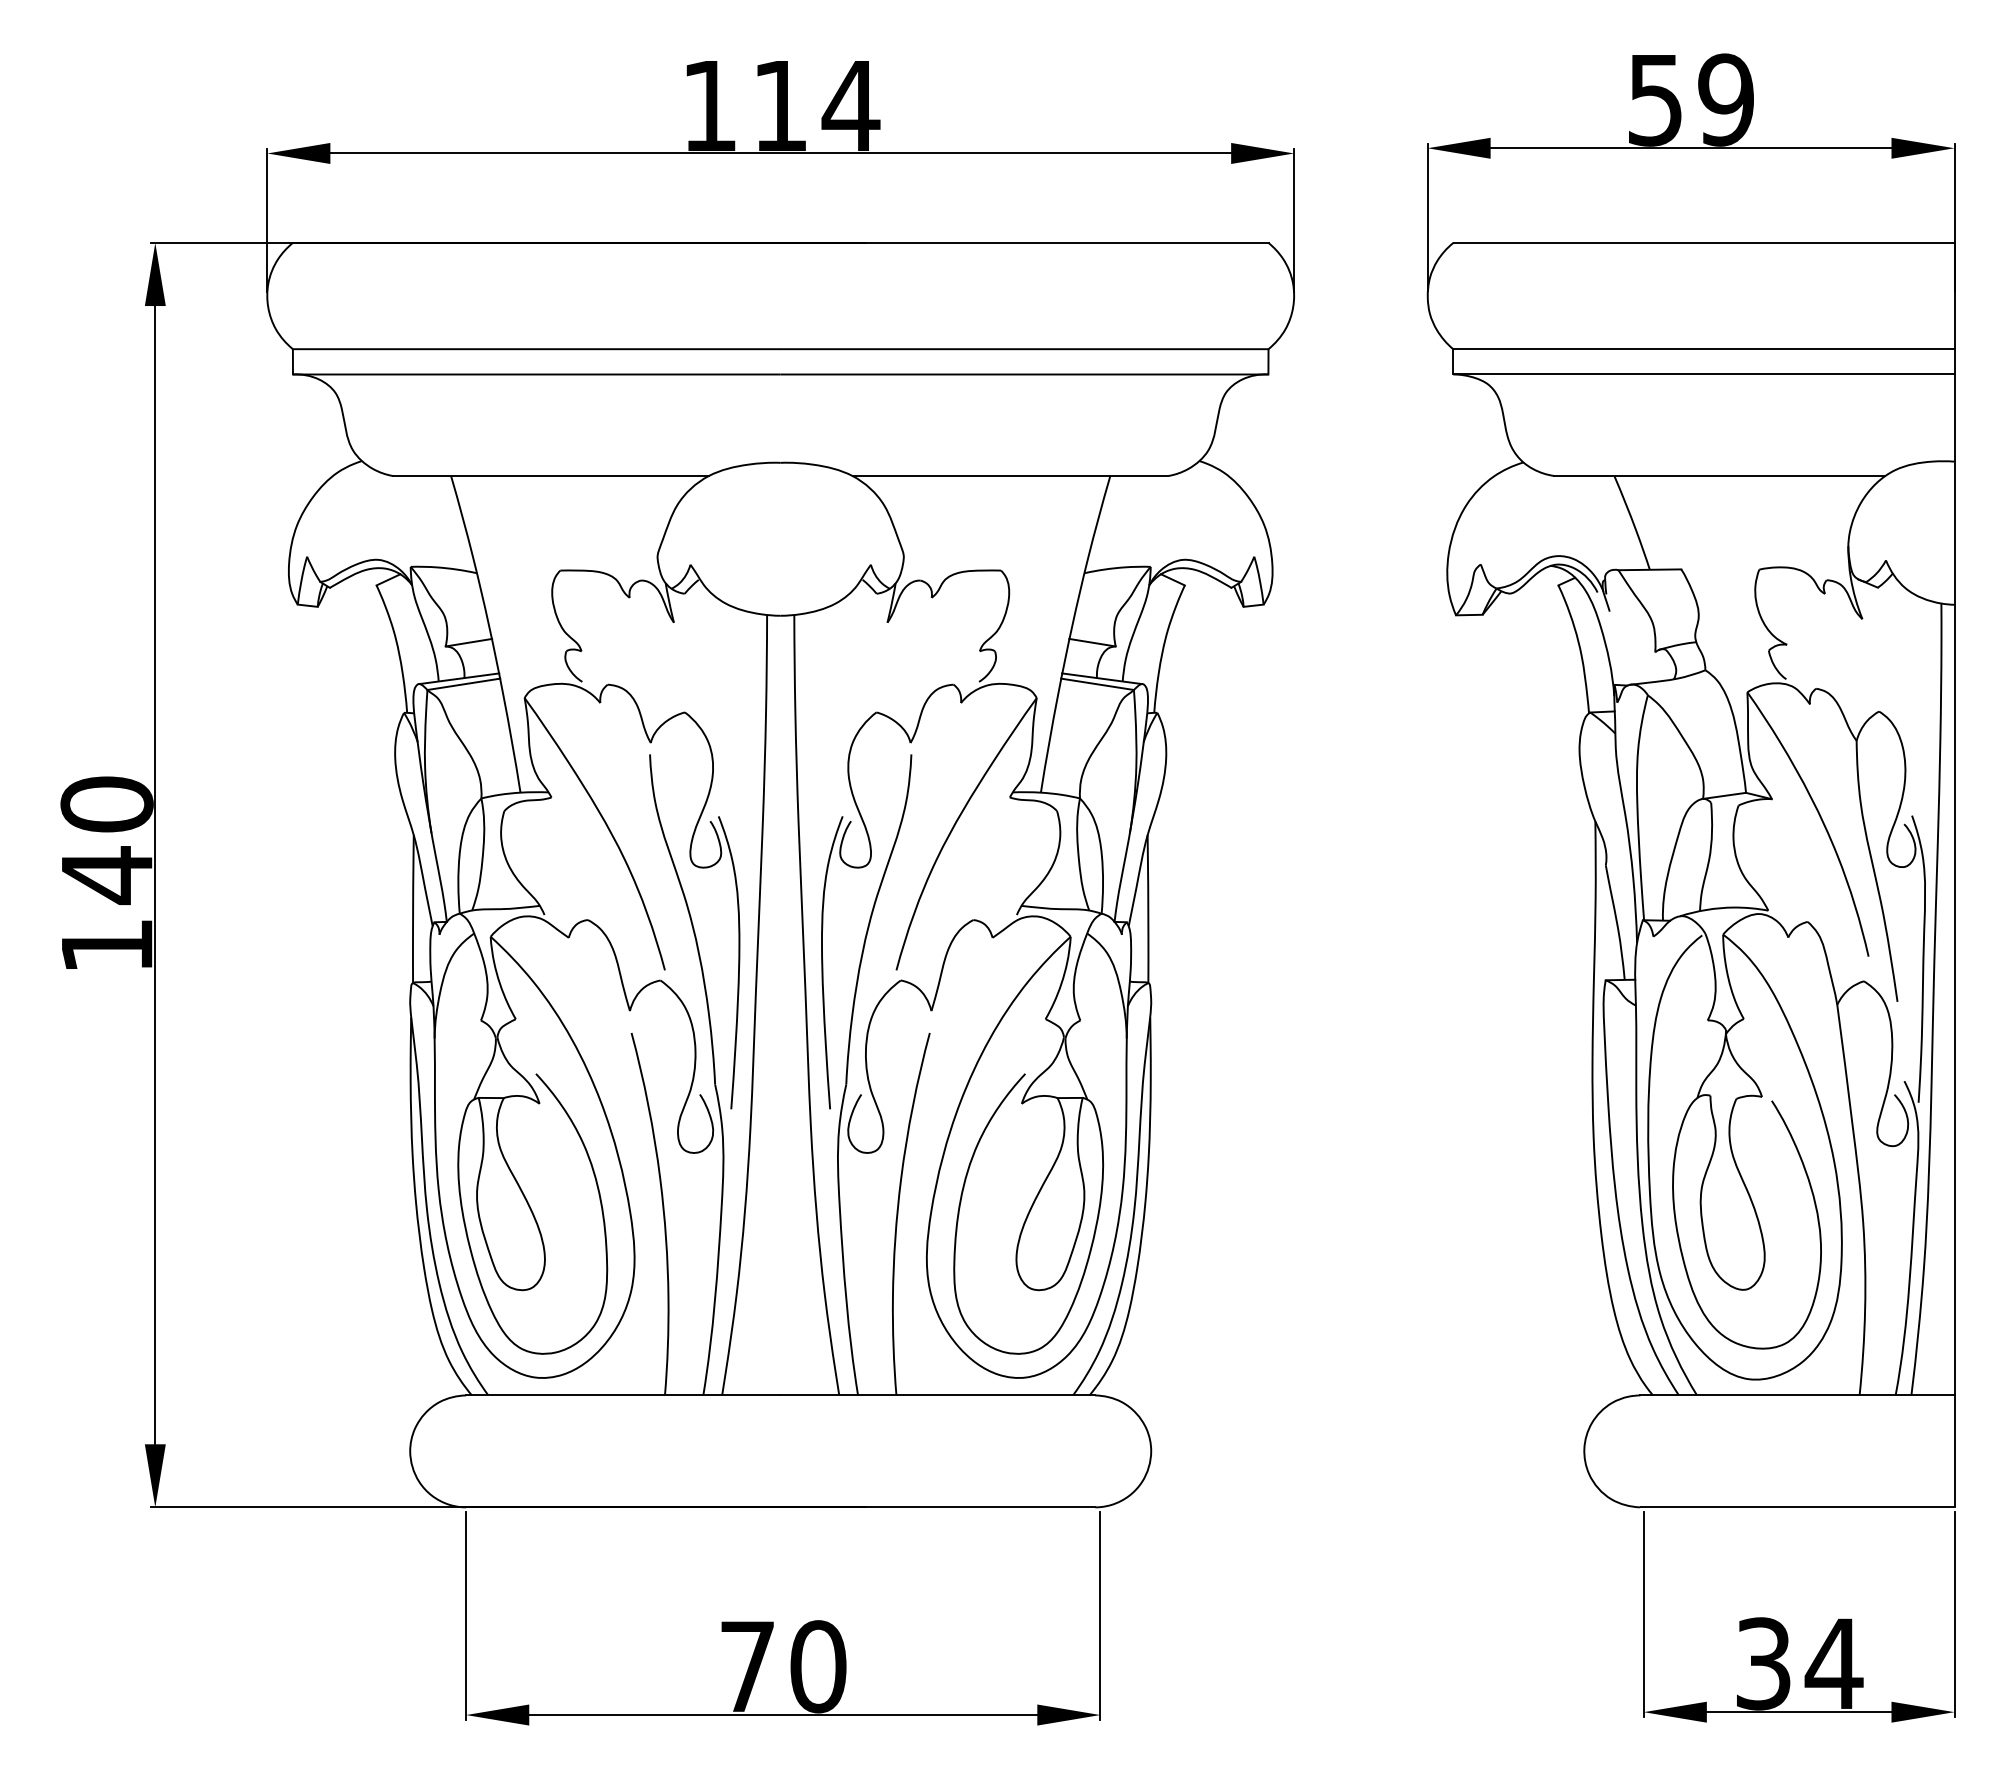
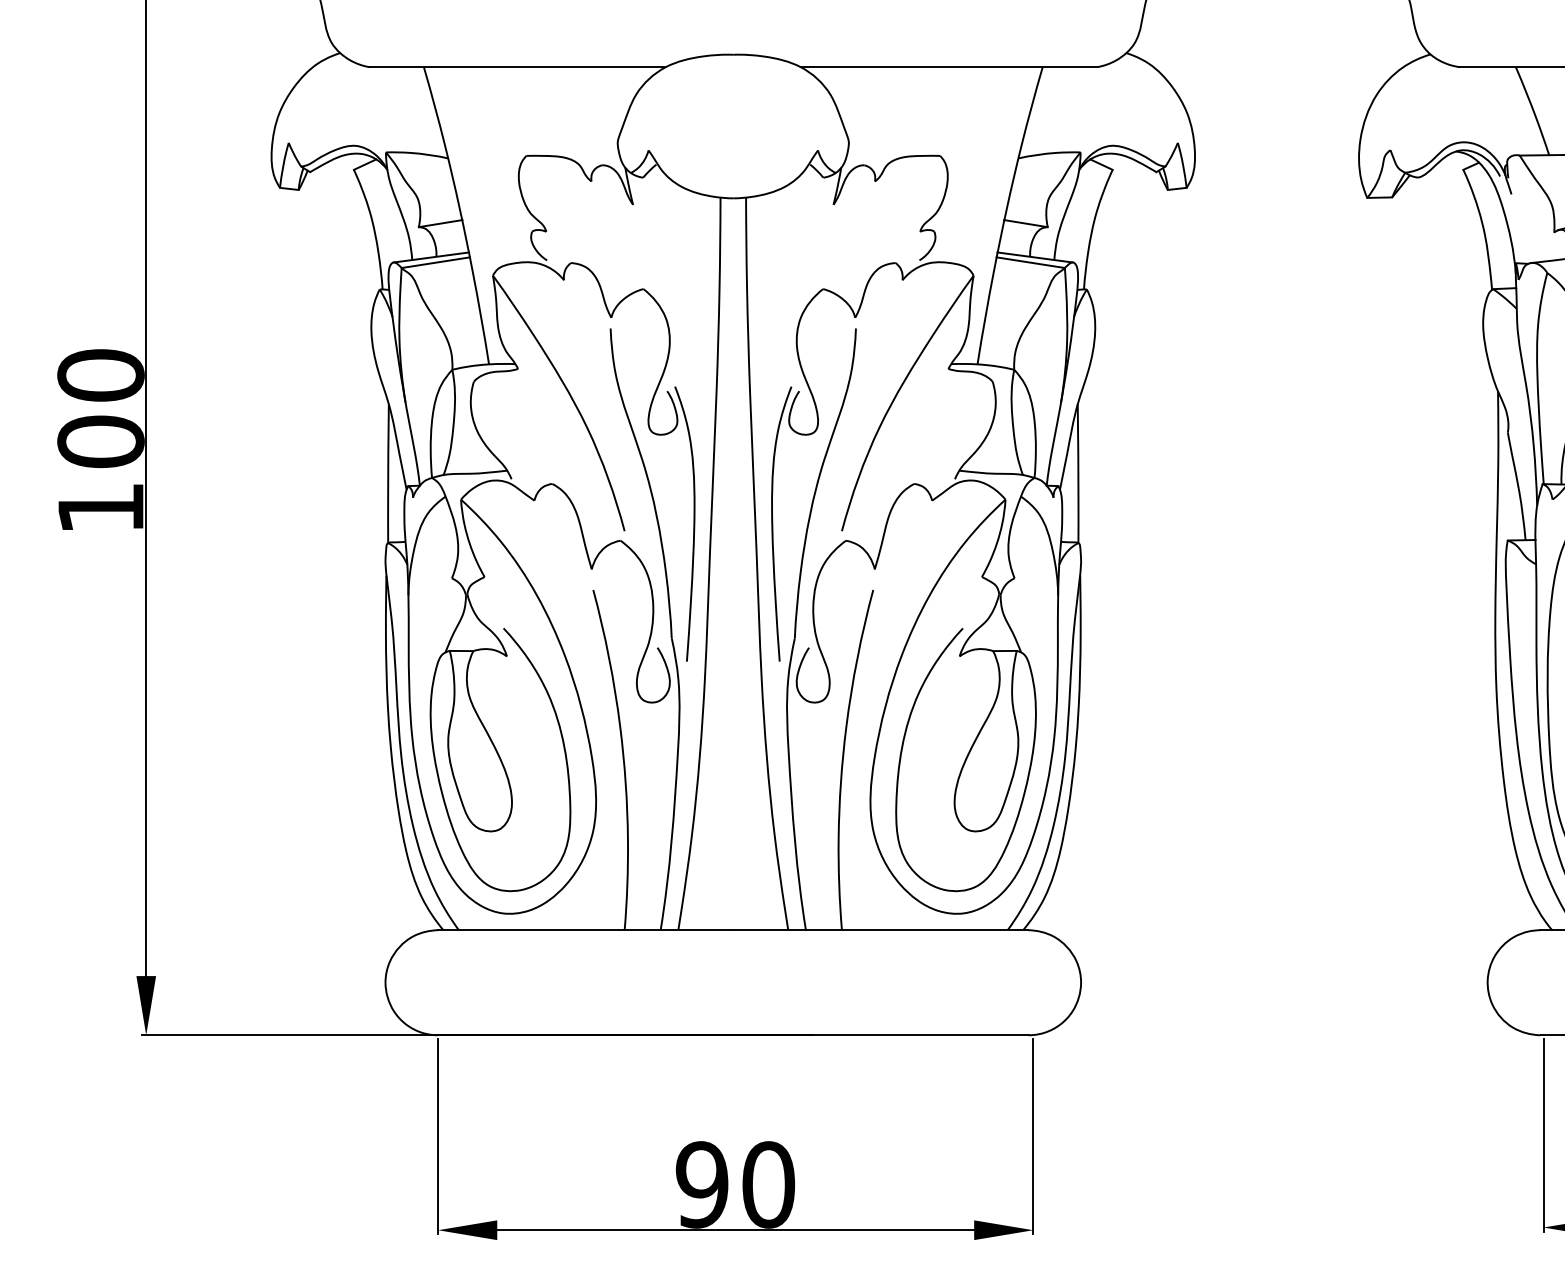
text: (106, 875) -> (100, 442), 140 -> 100
text: (747, 1666) -> (702, 1184), 70 -> 90

